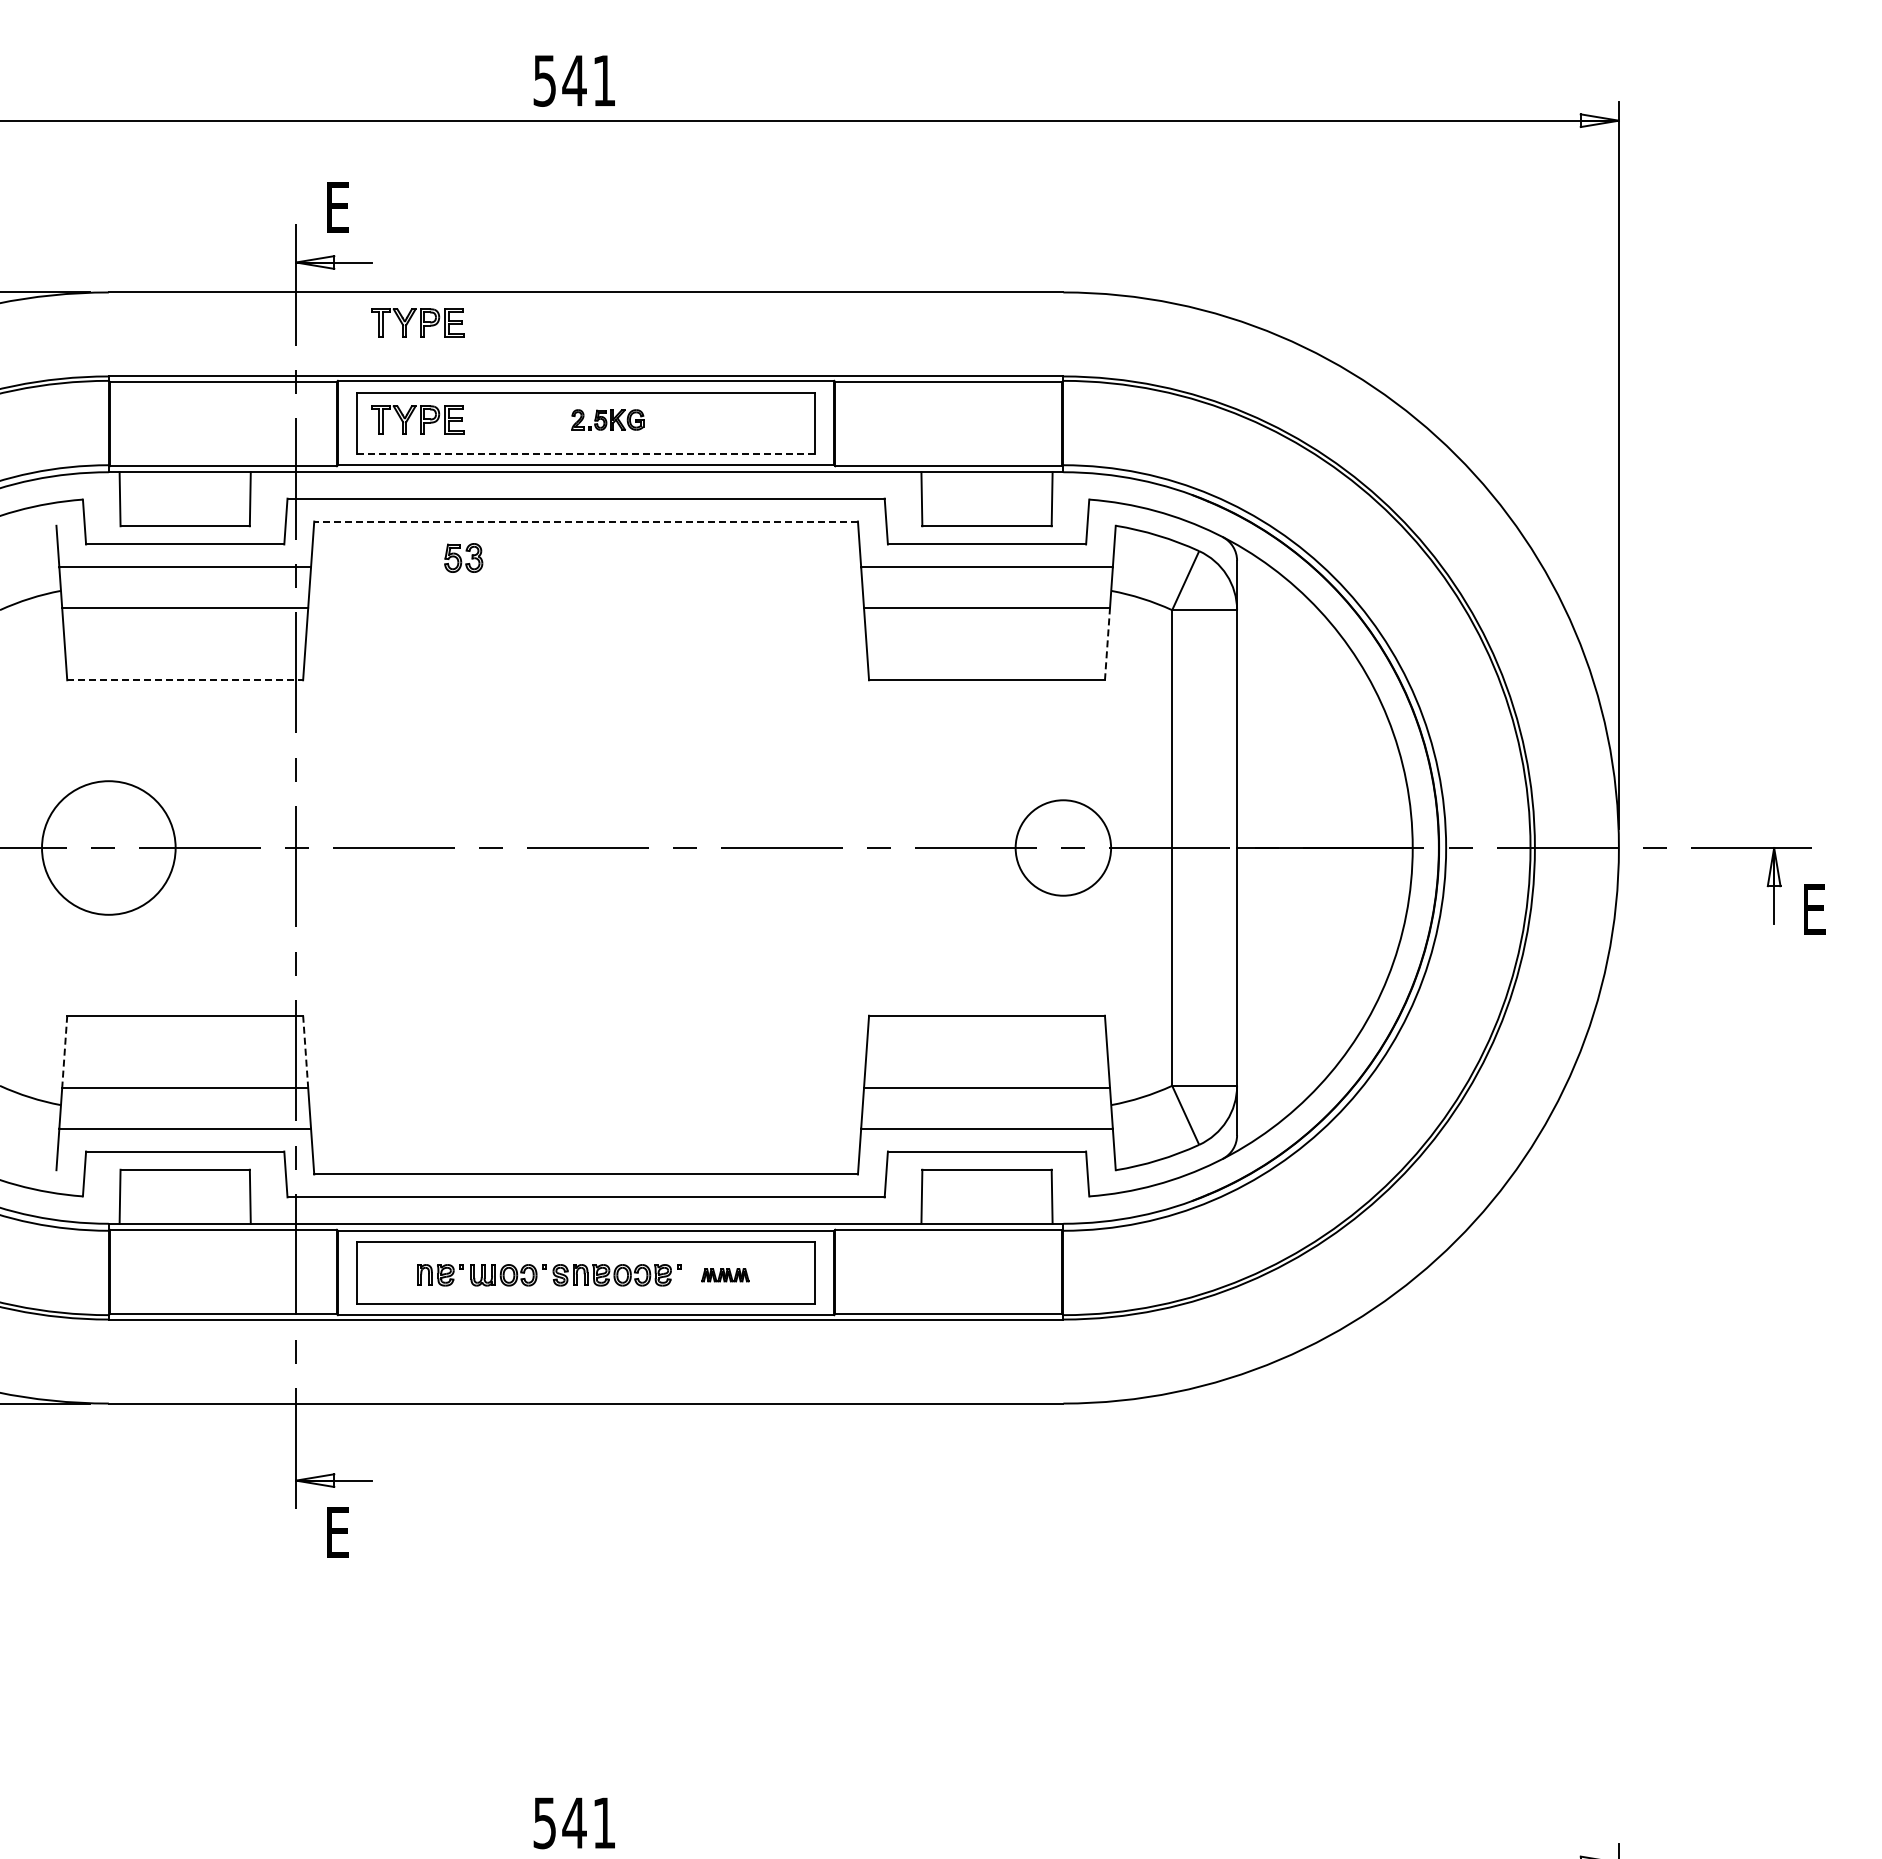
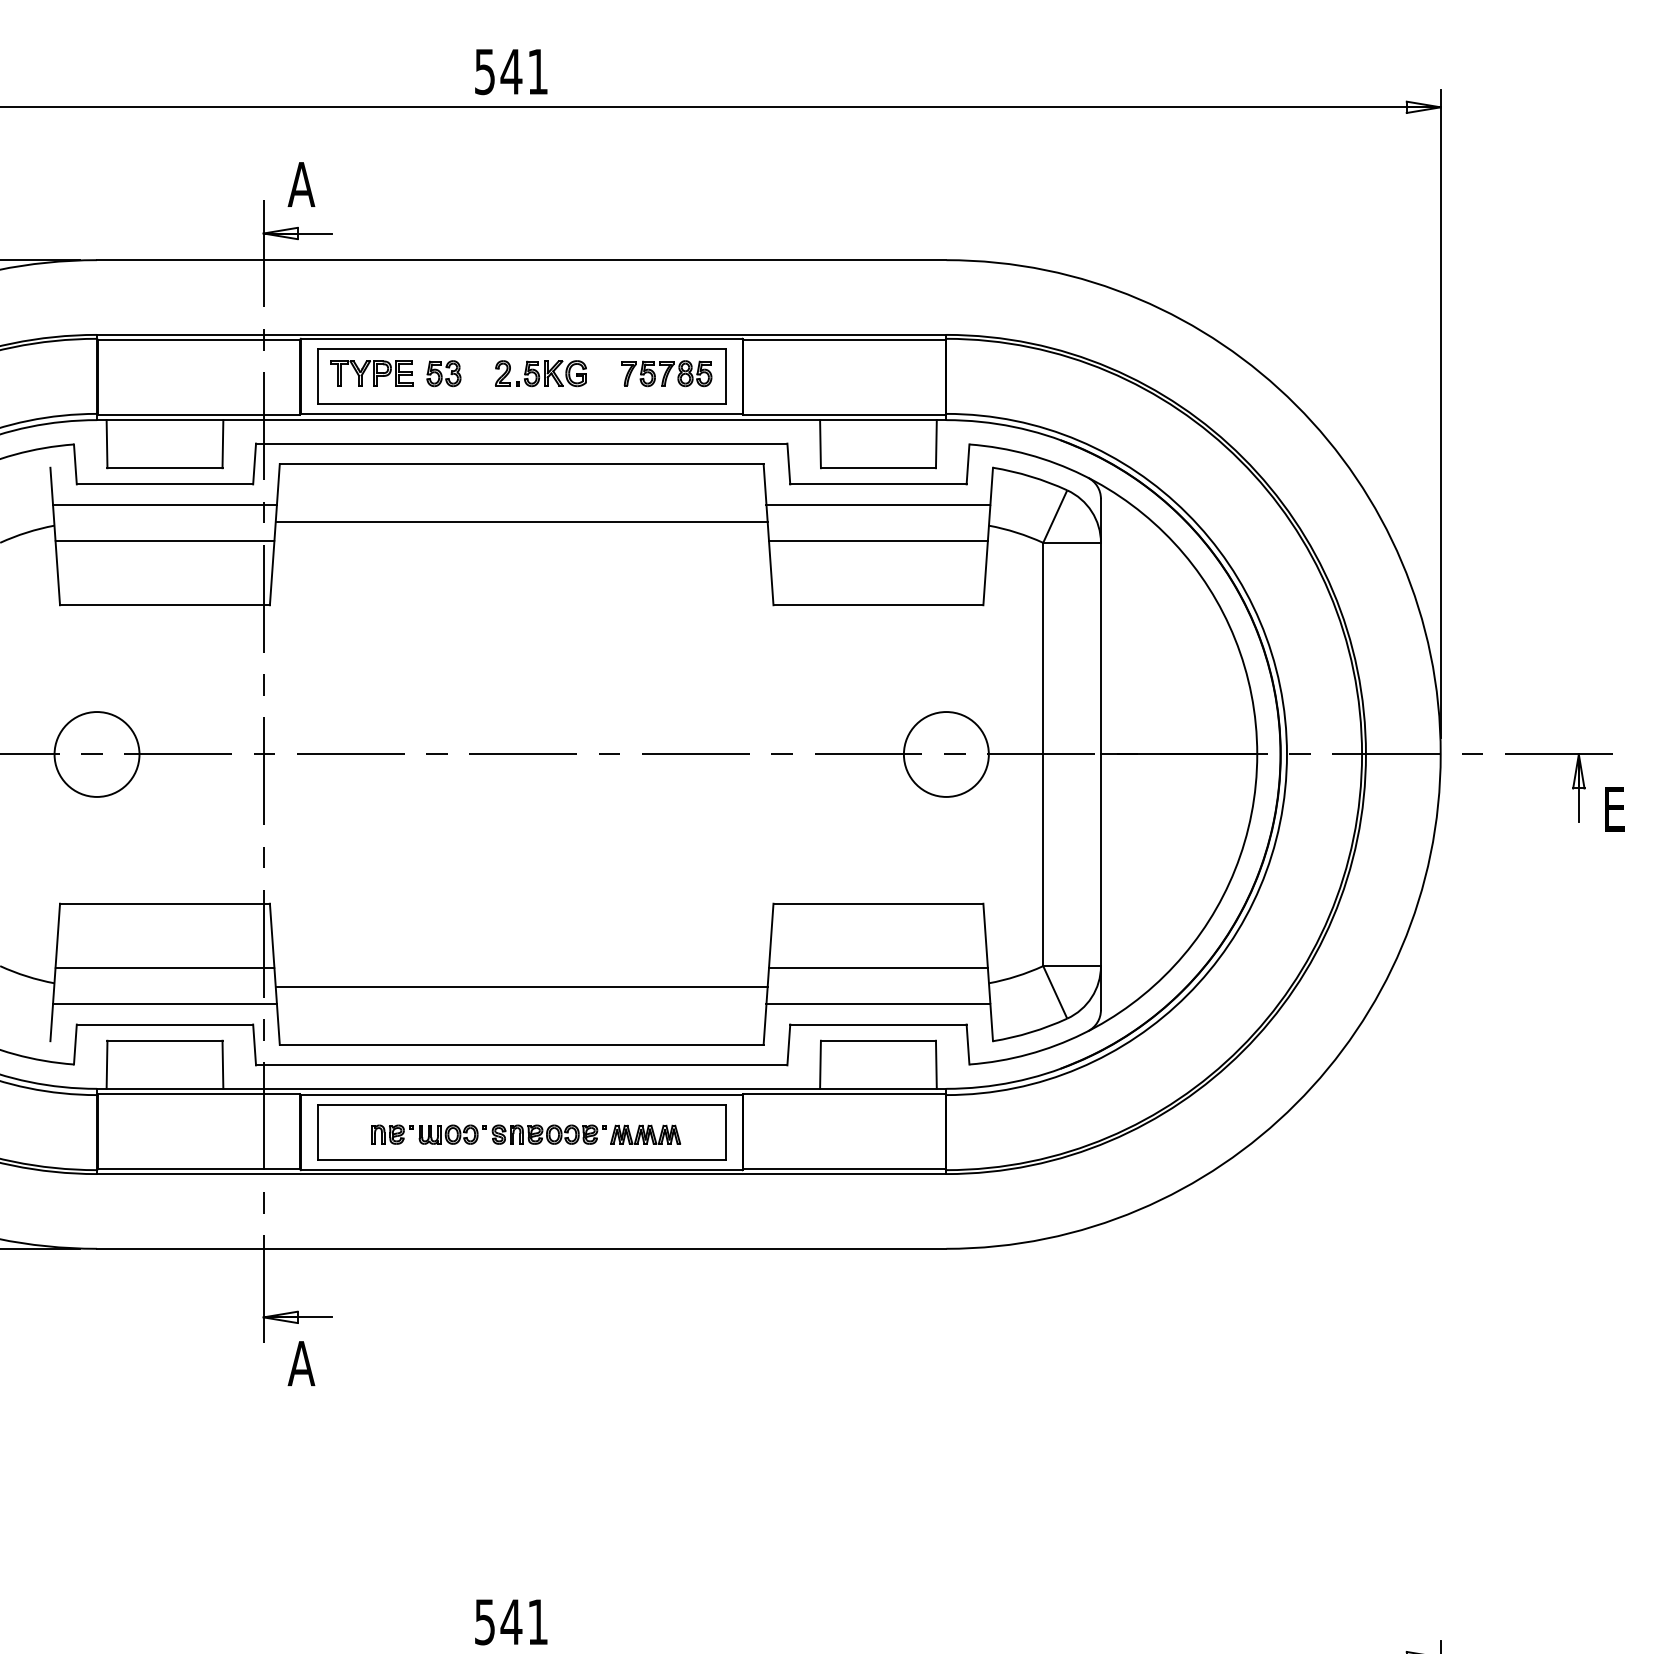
text: (338, 207) -> (301, 184), E -> A
part: (417, 322) -> (371, 286), removed
part: (607, 419) -> (540, 373), size x1.43
part: (749, 419) -> (667, 373), added
line: (586, 453) -> (522, 403), dashed -> solid
line: (586, 521) -> (522, 463), dashed -> solid
part: (463, 557) -> (443, 373), moved
line: (585, 586) -> (521, 521), added
line: (1107, 644) -> (985, 573), dashed -> solid
line: (185, 680) -> (165, 605), dashed -> solid
circle: (108, 847) -> (96, 754), size x0.71
line: (64, 1051) -> (57, 935), dashed -> solid
line: (305, 1051) -> (272, 935), dashed -> solid
line: (585, 1109) -> (521, 987), added
part: (725, 1275) -> (645, 1134), size x1.67
text: (338, 1532) -> (301, 1363), E -> A

